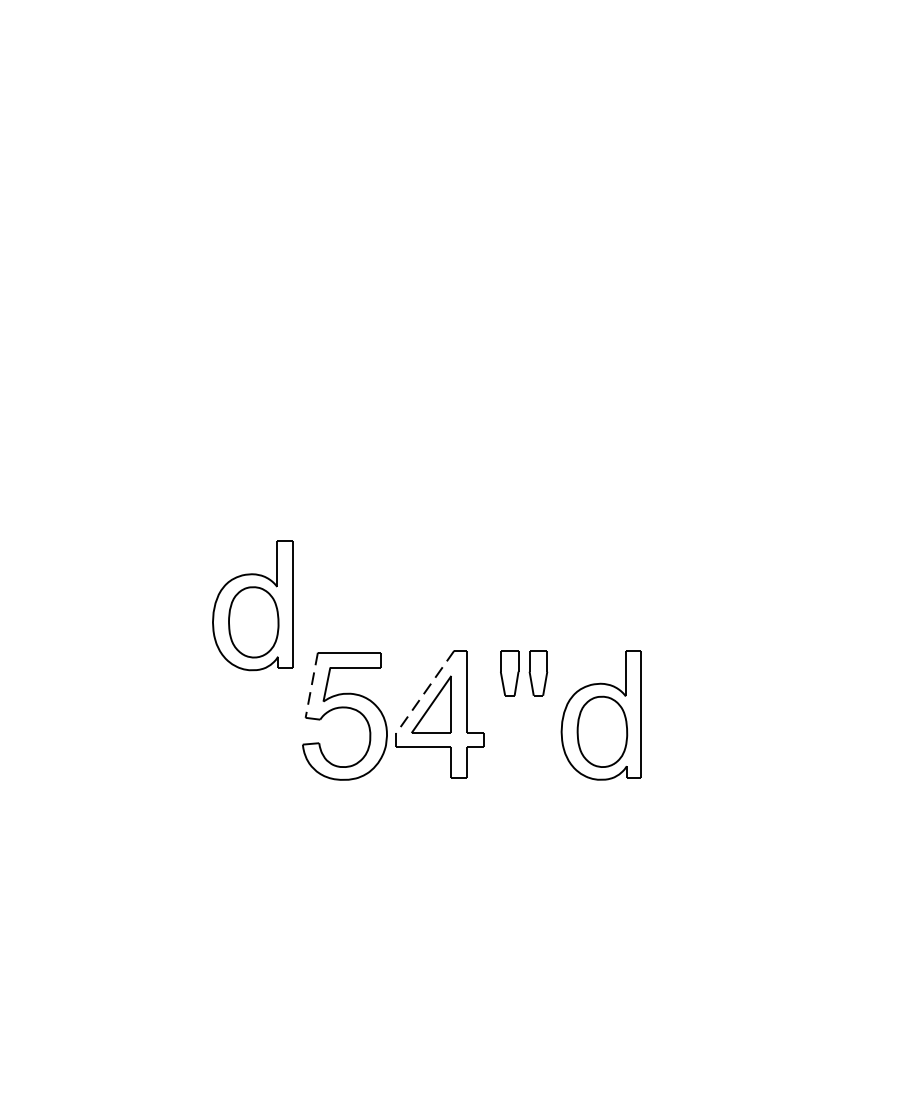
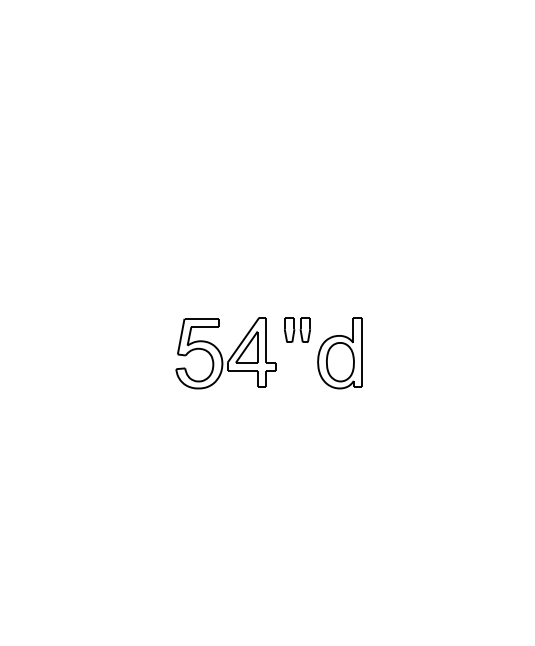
part: (252, 606) -> (148, 293), removed
line: (312, 686) -> (181, 337), dashed -> solid
line: (425, 692) -> (243, 340), dashed -> solid

